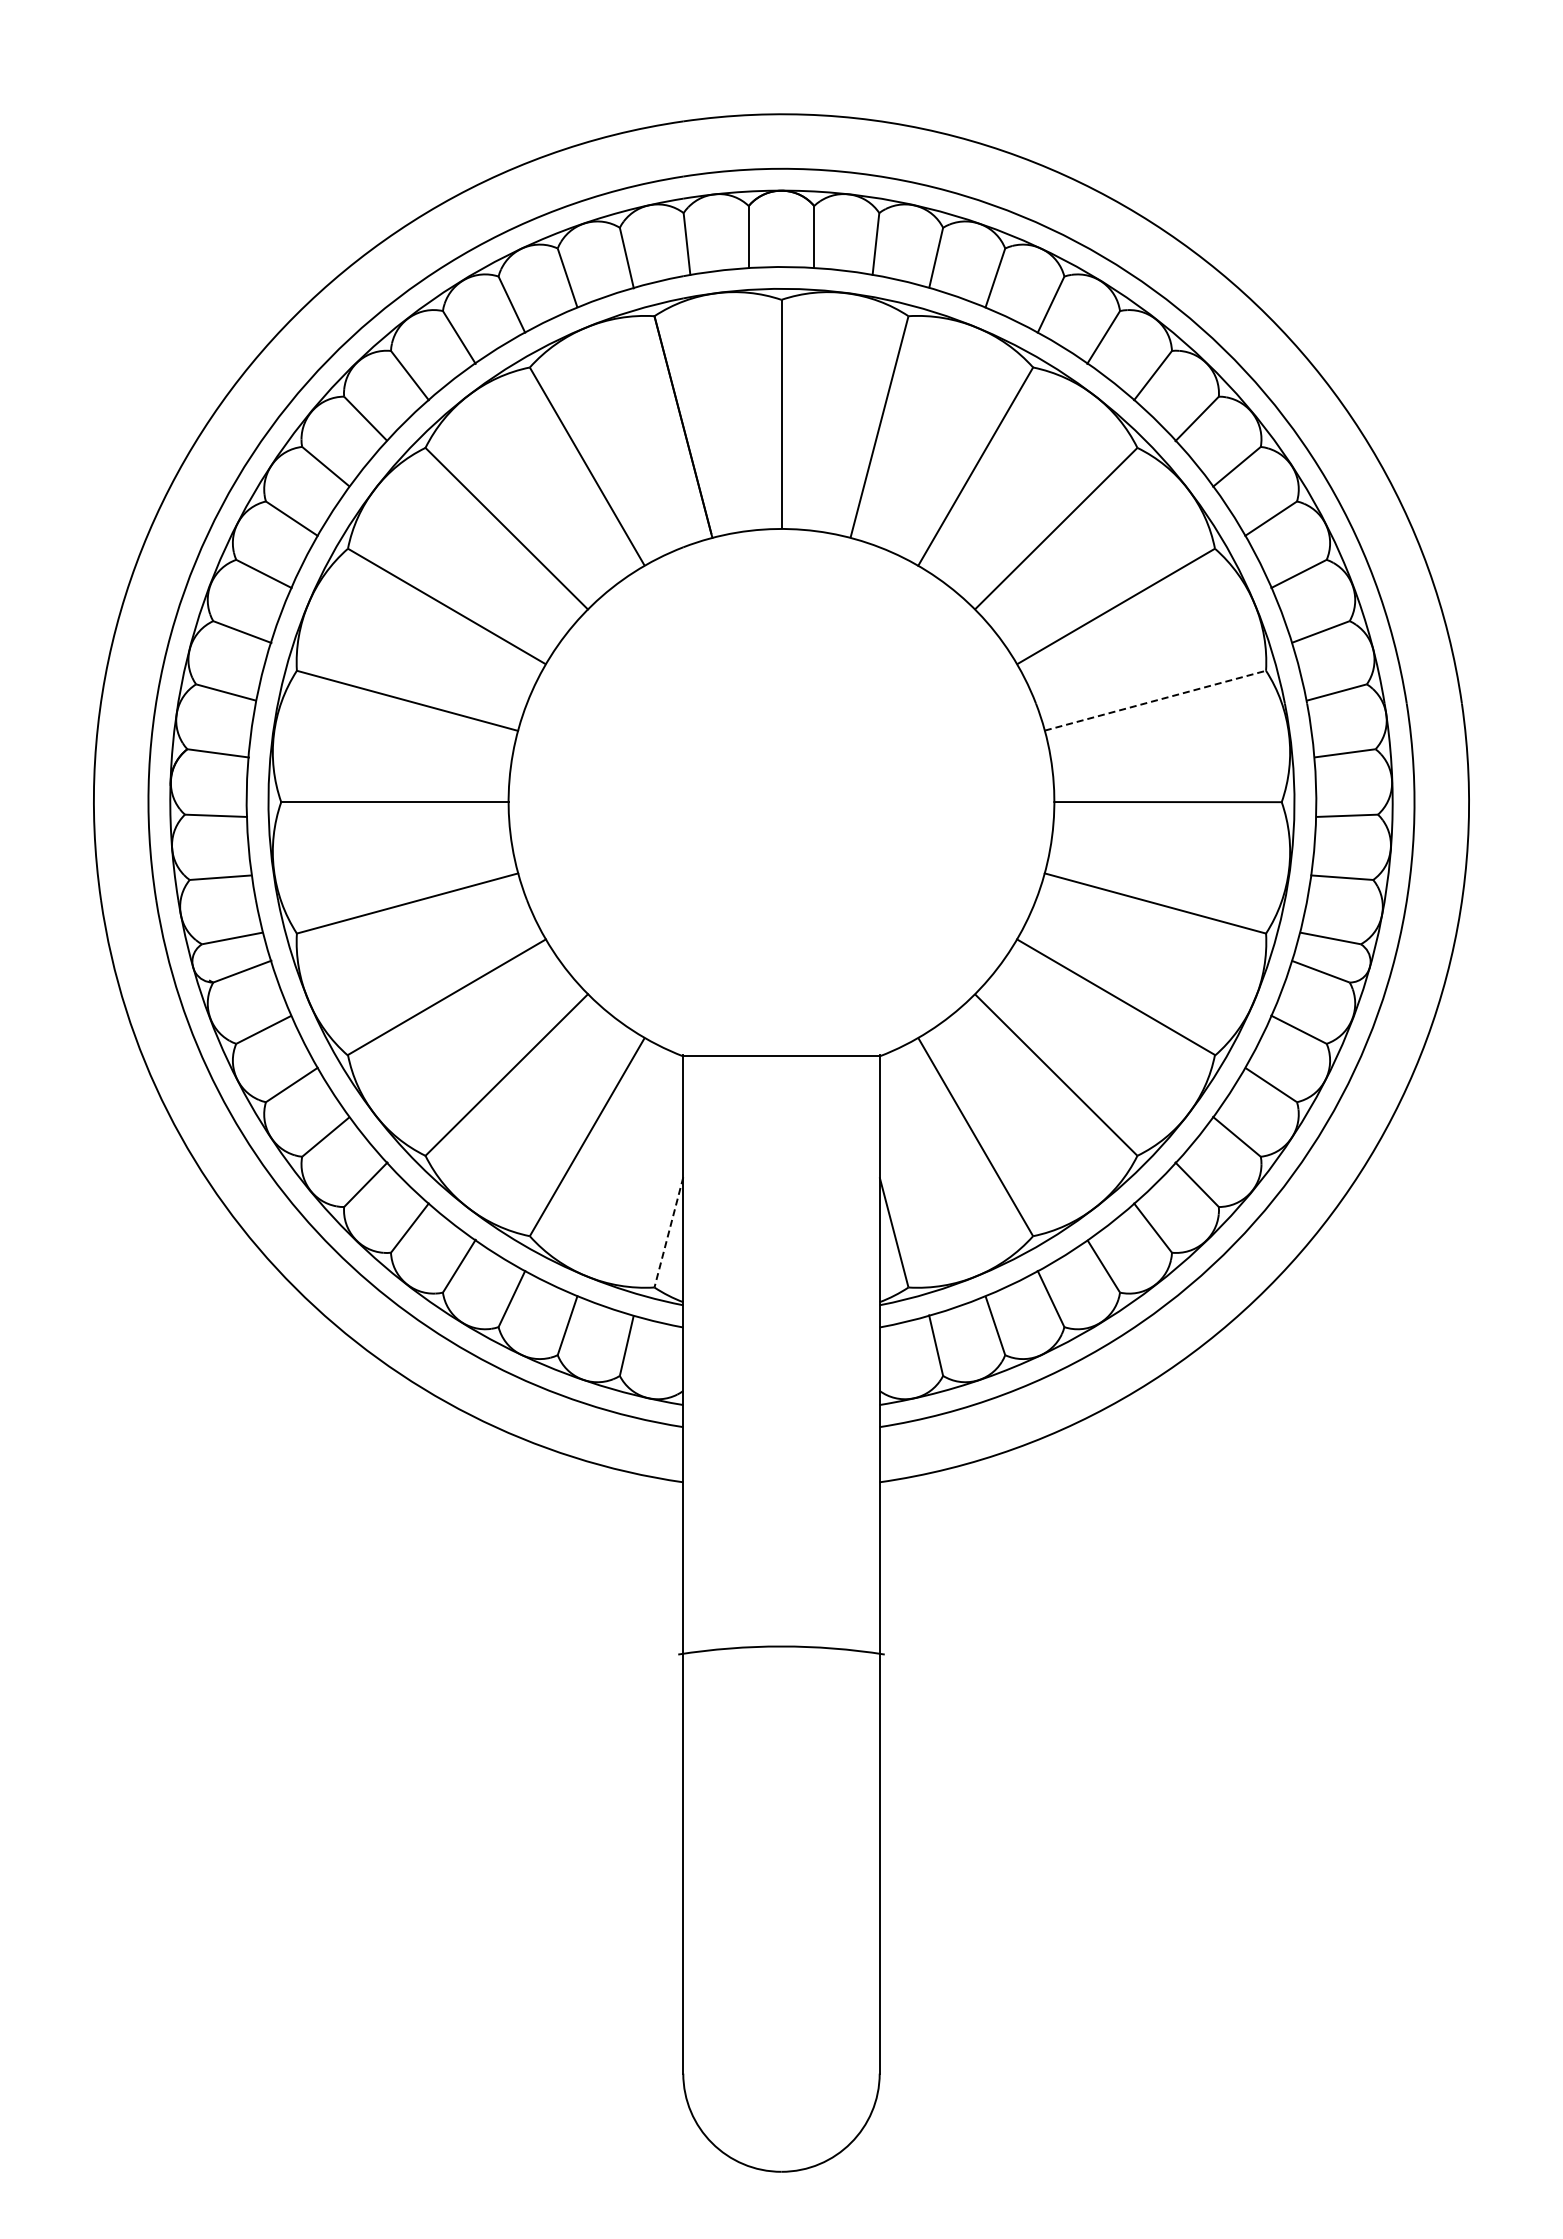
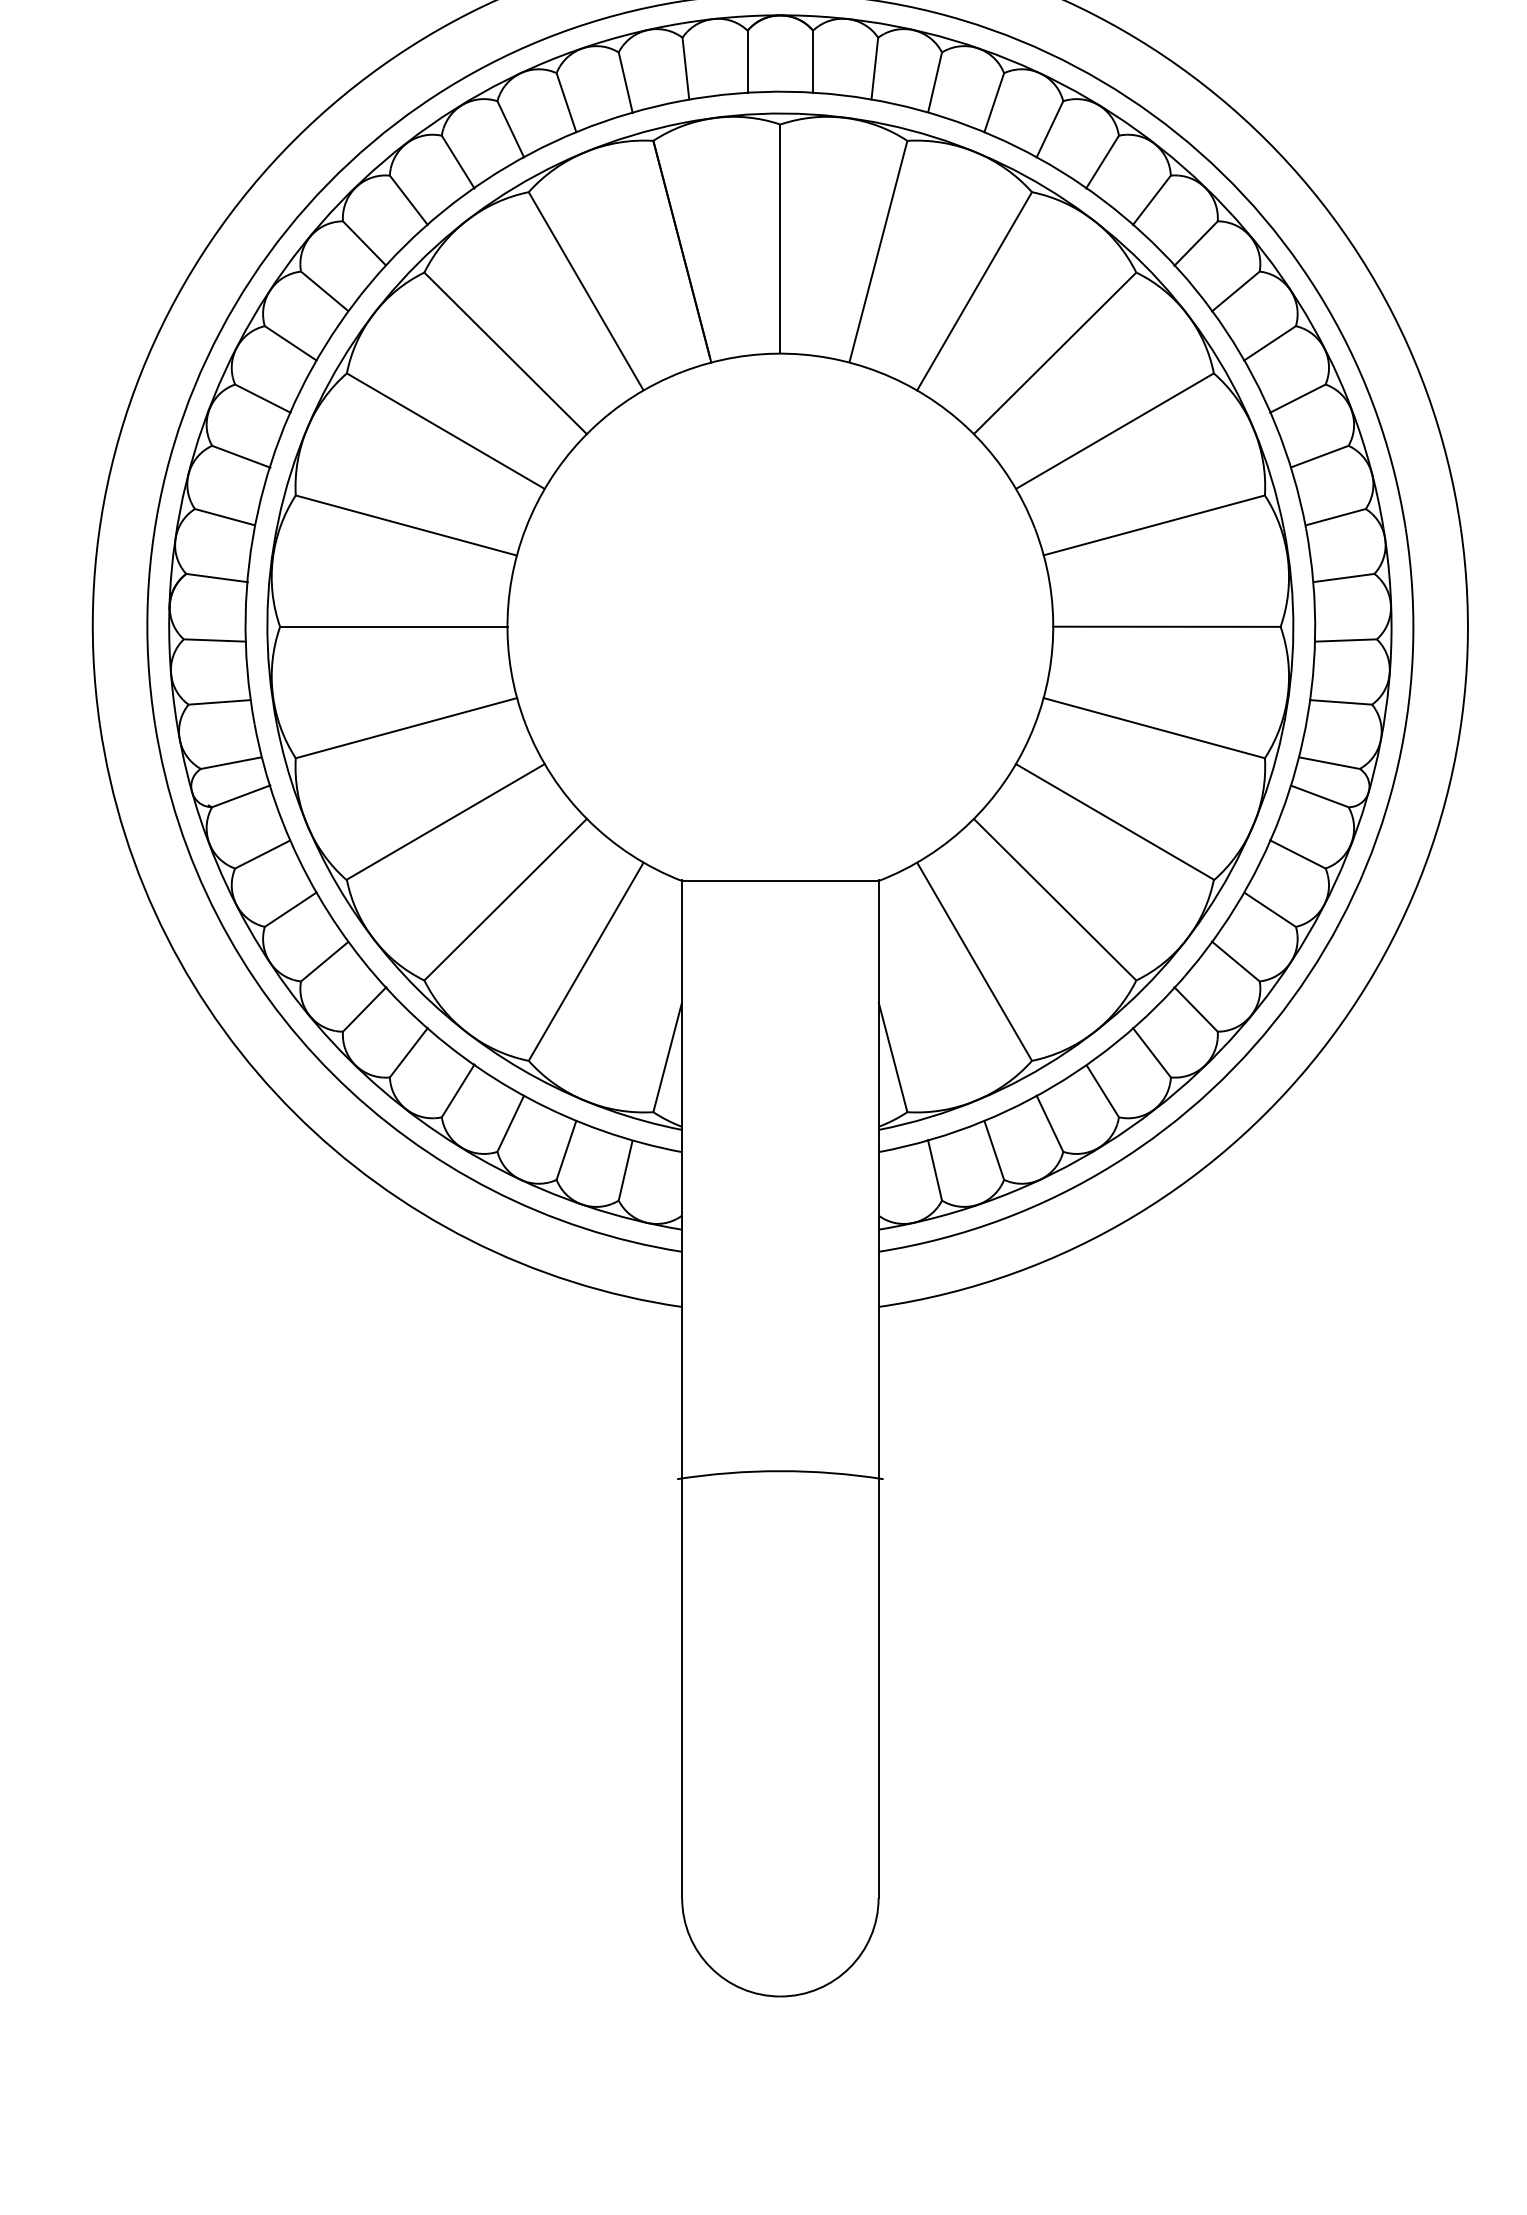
line: (1155, 700) -> (1154, 525), dashed -> solid
line: (668, 1232) -> (667, 1057), dashed -> solid

